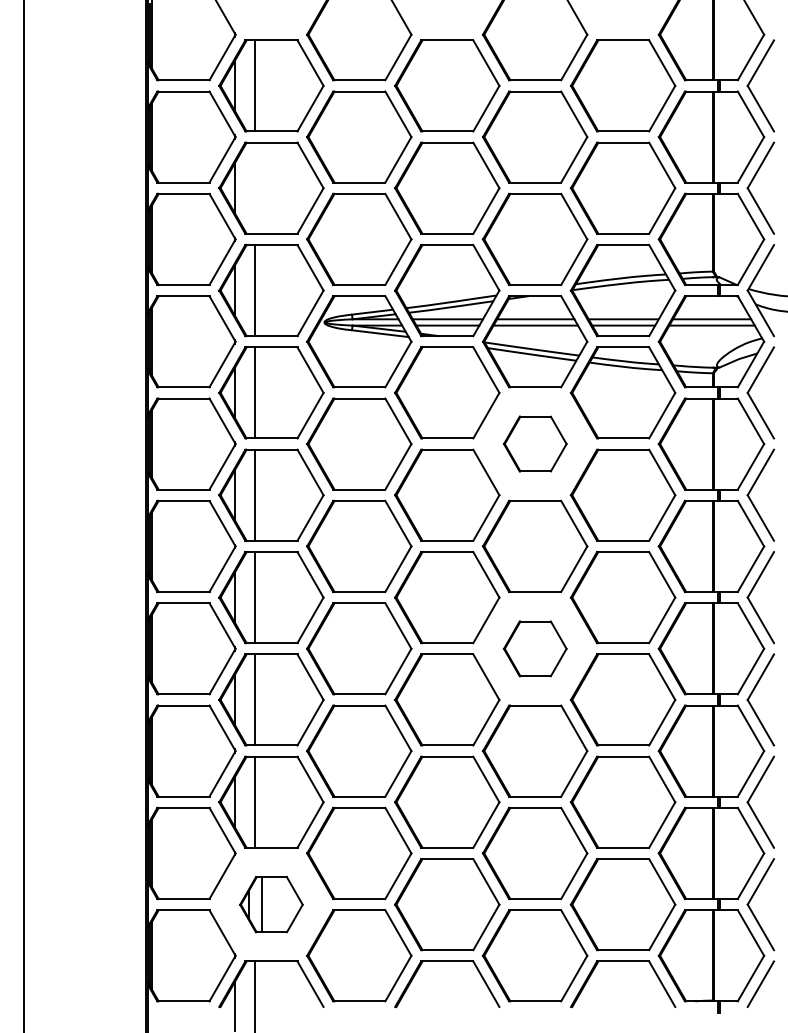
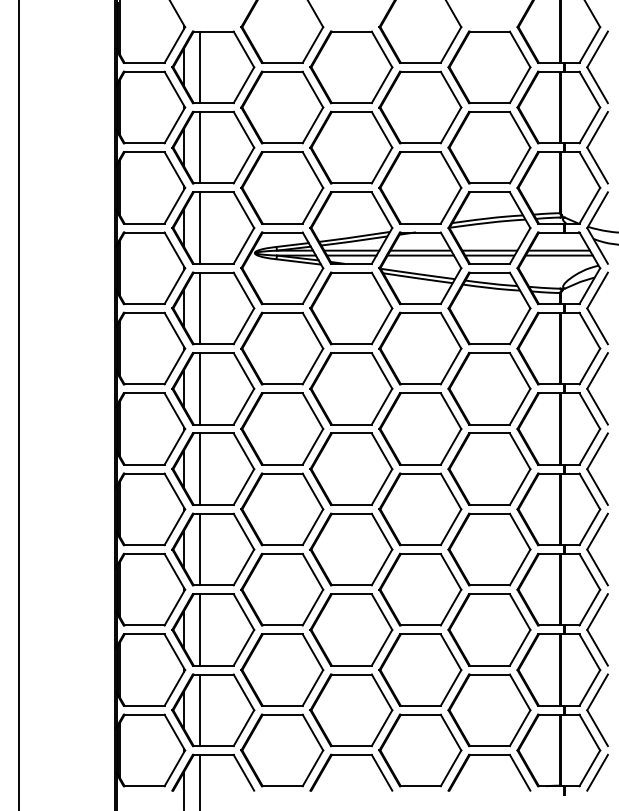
line: (255, 187) -> (200, 147), added
part: (535, 443) -> (420, 348), size x1.67
part: (535, 648) -> (420, 509), size x1.67
part: (271, 904) -> (213, 710), size x1.67

